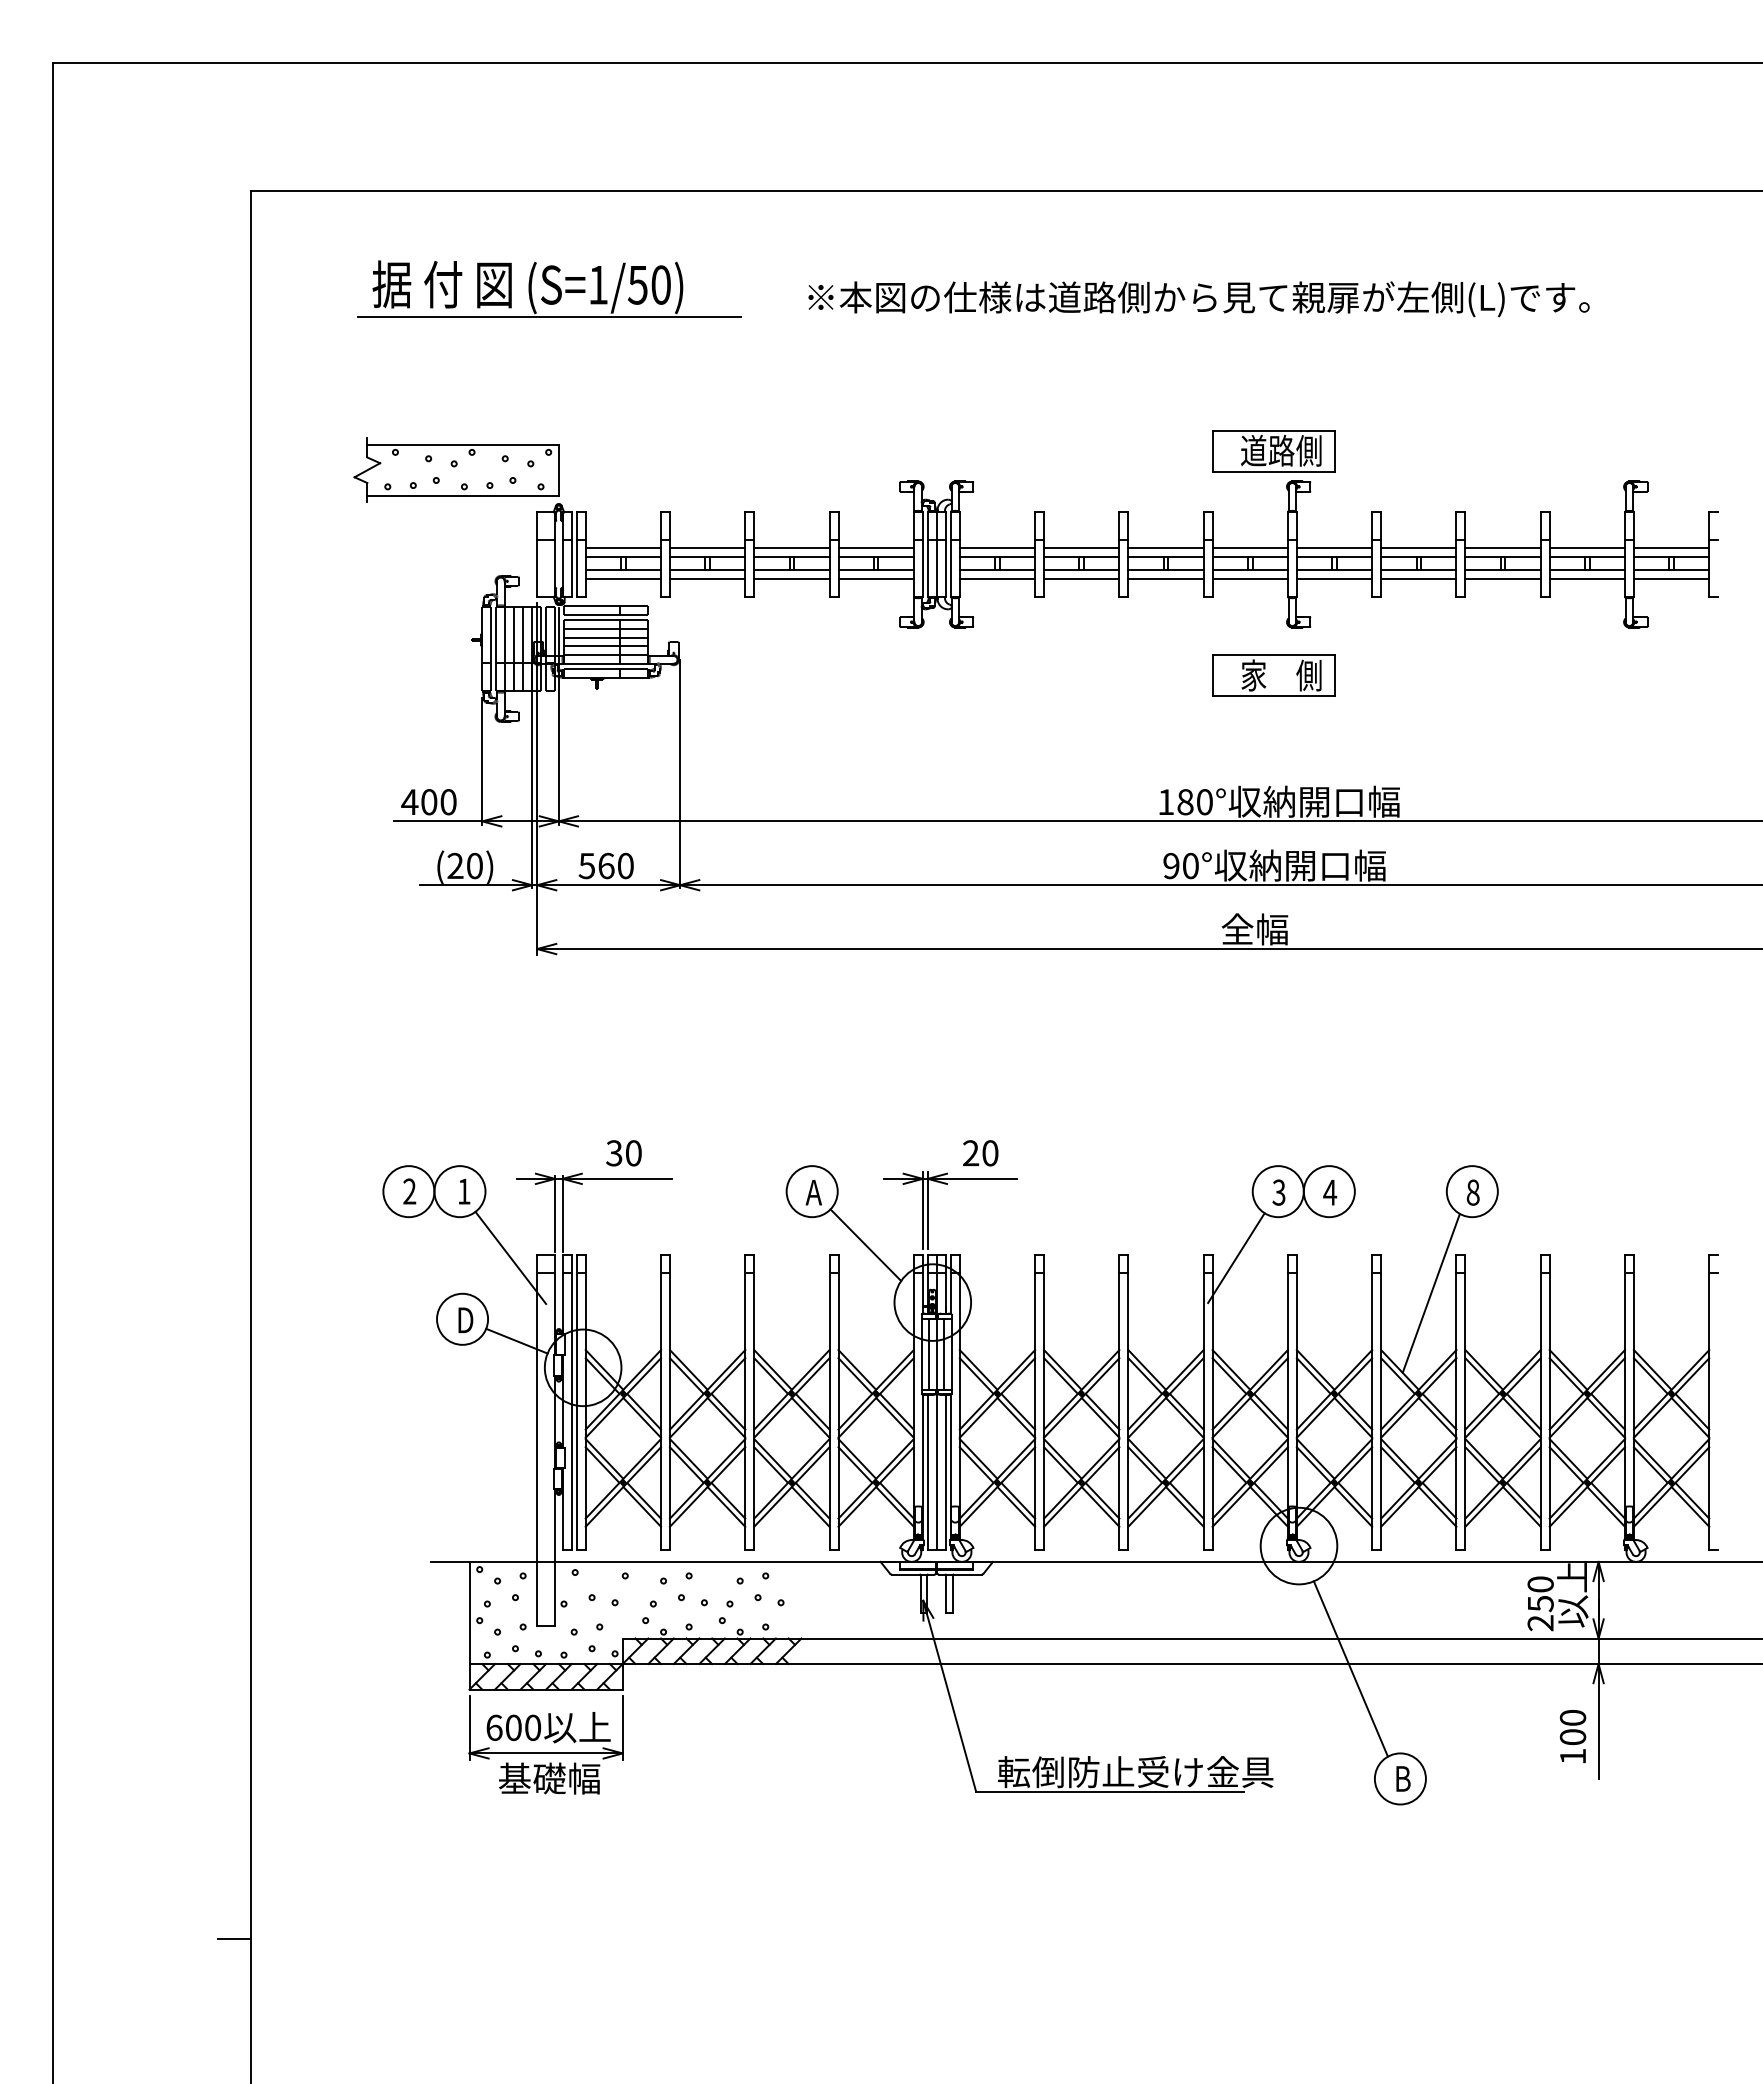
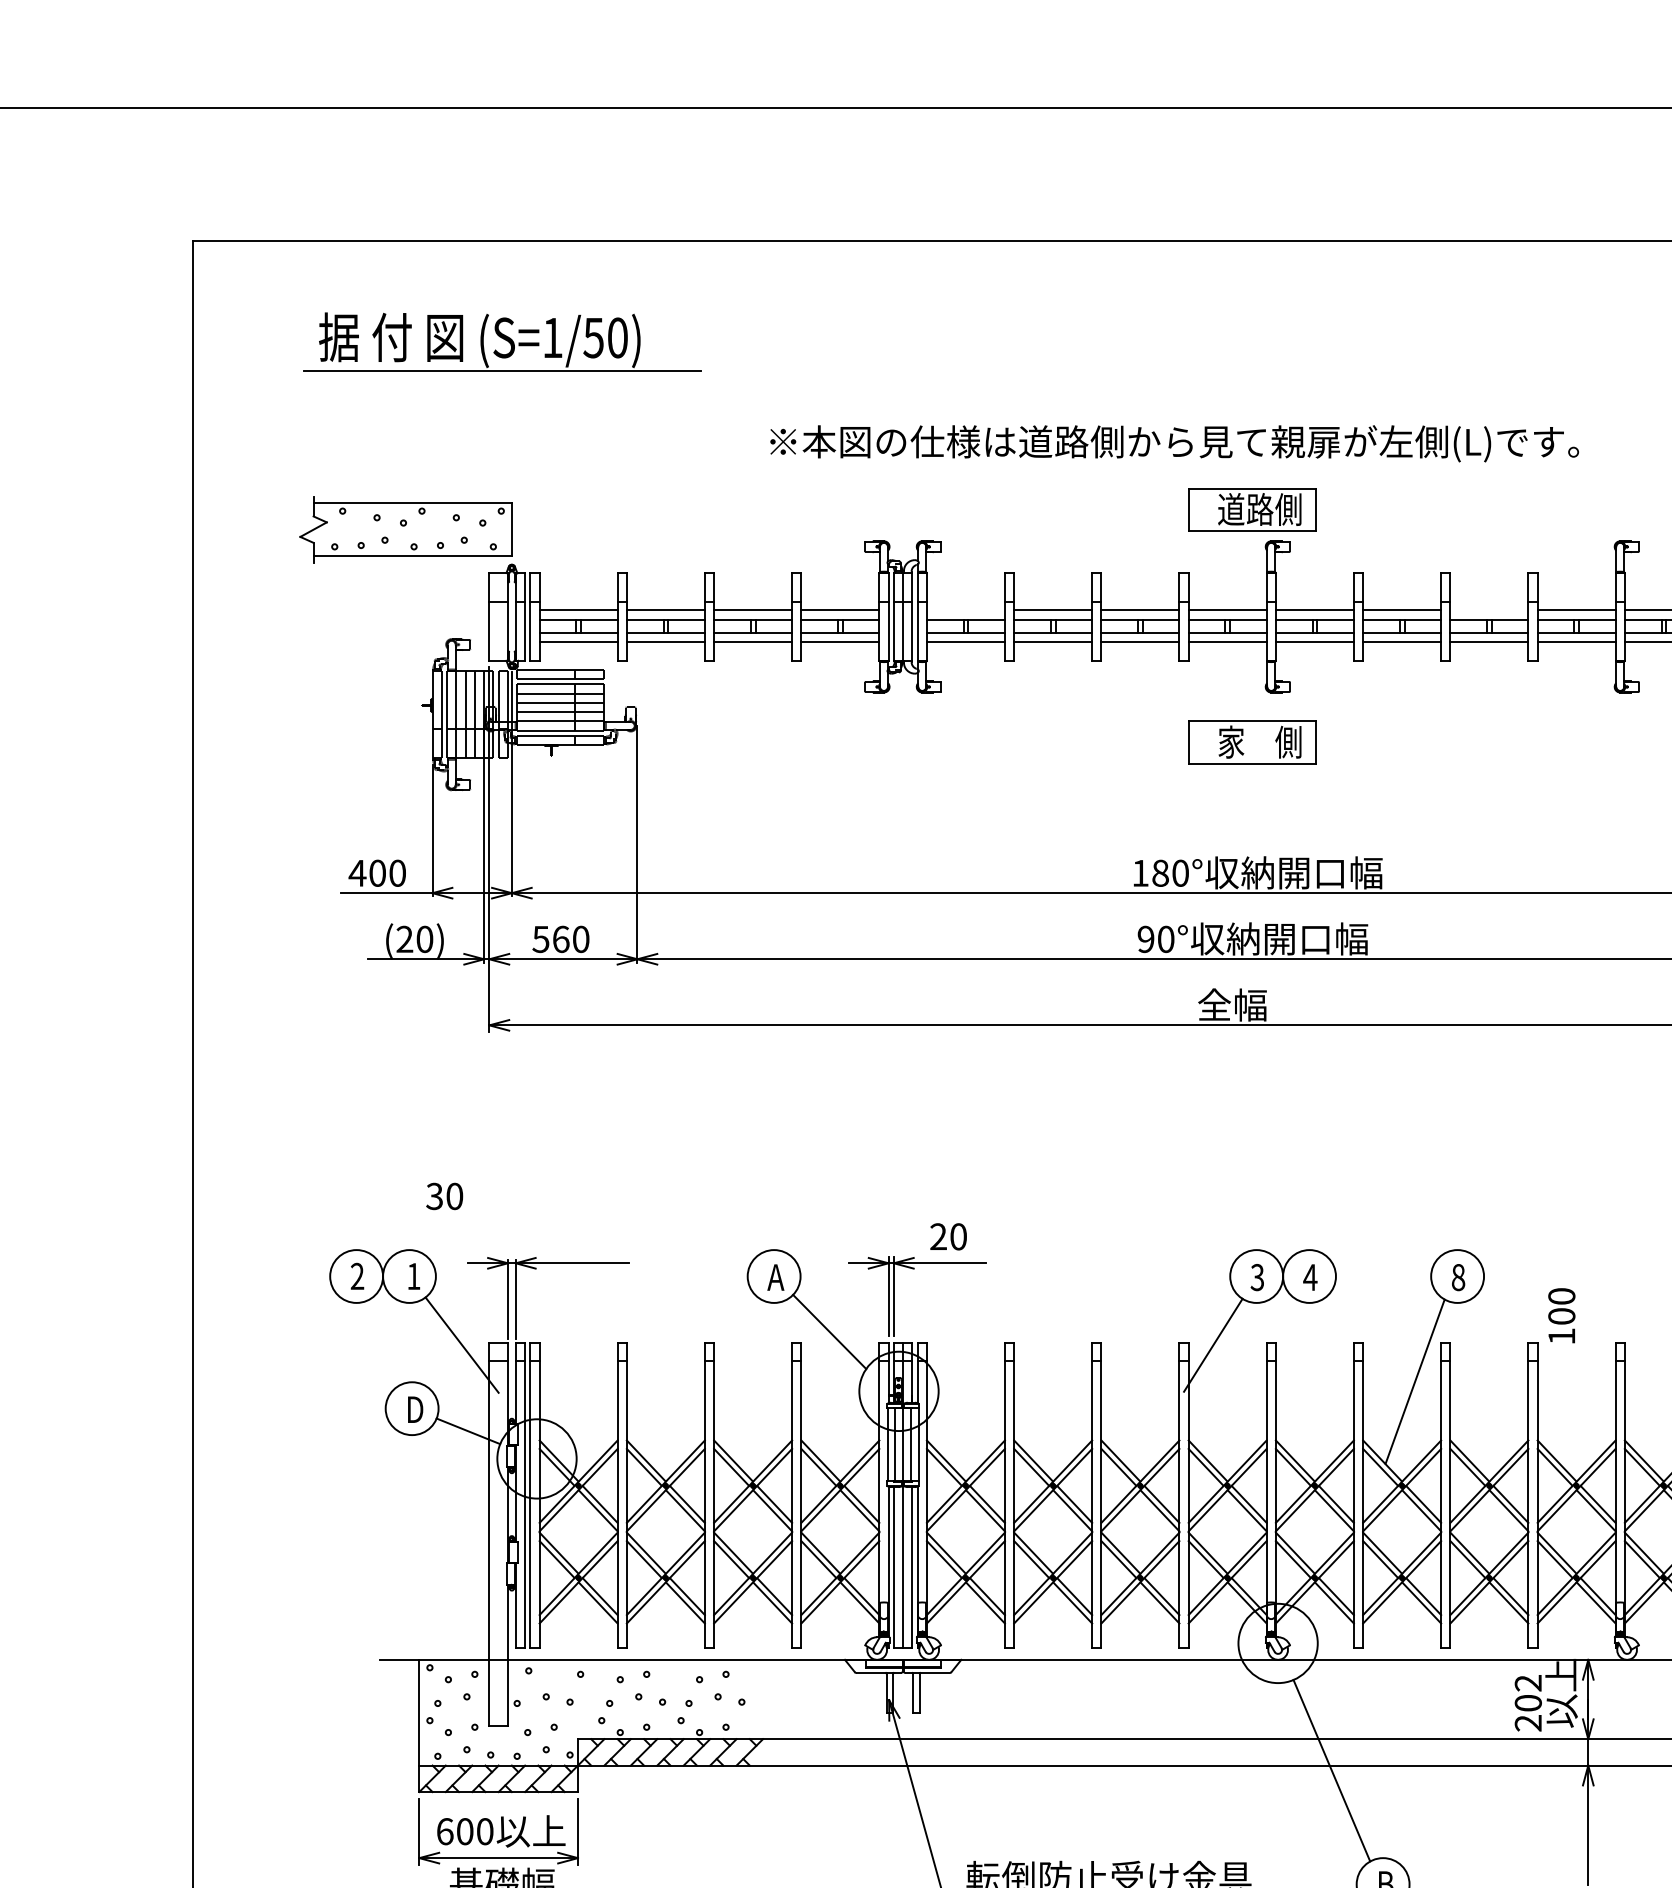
text: (1198, 299) -> (1174, 443), moved
line: (997, 548) -> (965, 610), removed
line: (1502, 548) -> (1488, 610), removed
text: (623, 1153) -> (444, 1196), moved
text: (1540, 1594) -> (1528, 1693), 250 -> 202
text: (1572, 1736) -> (1561, 1315), moved

